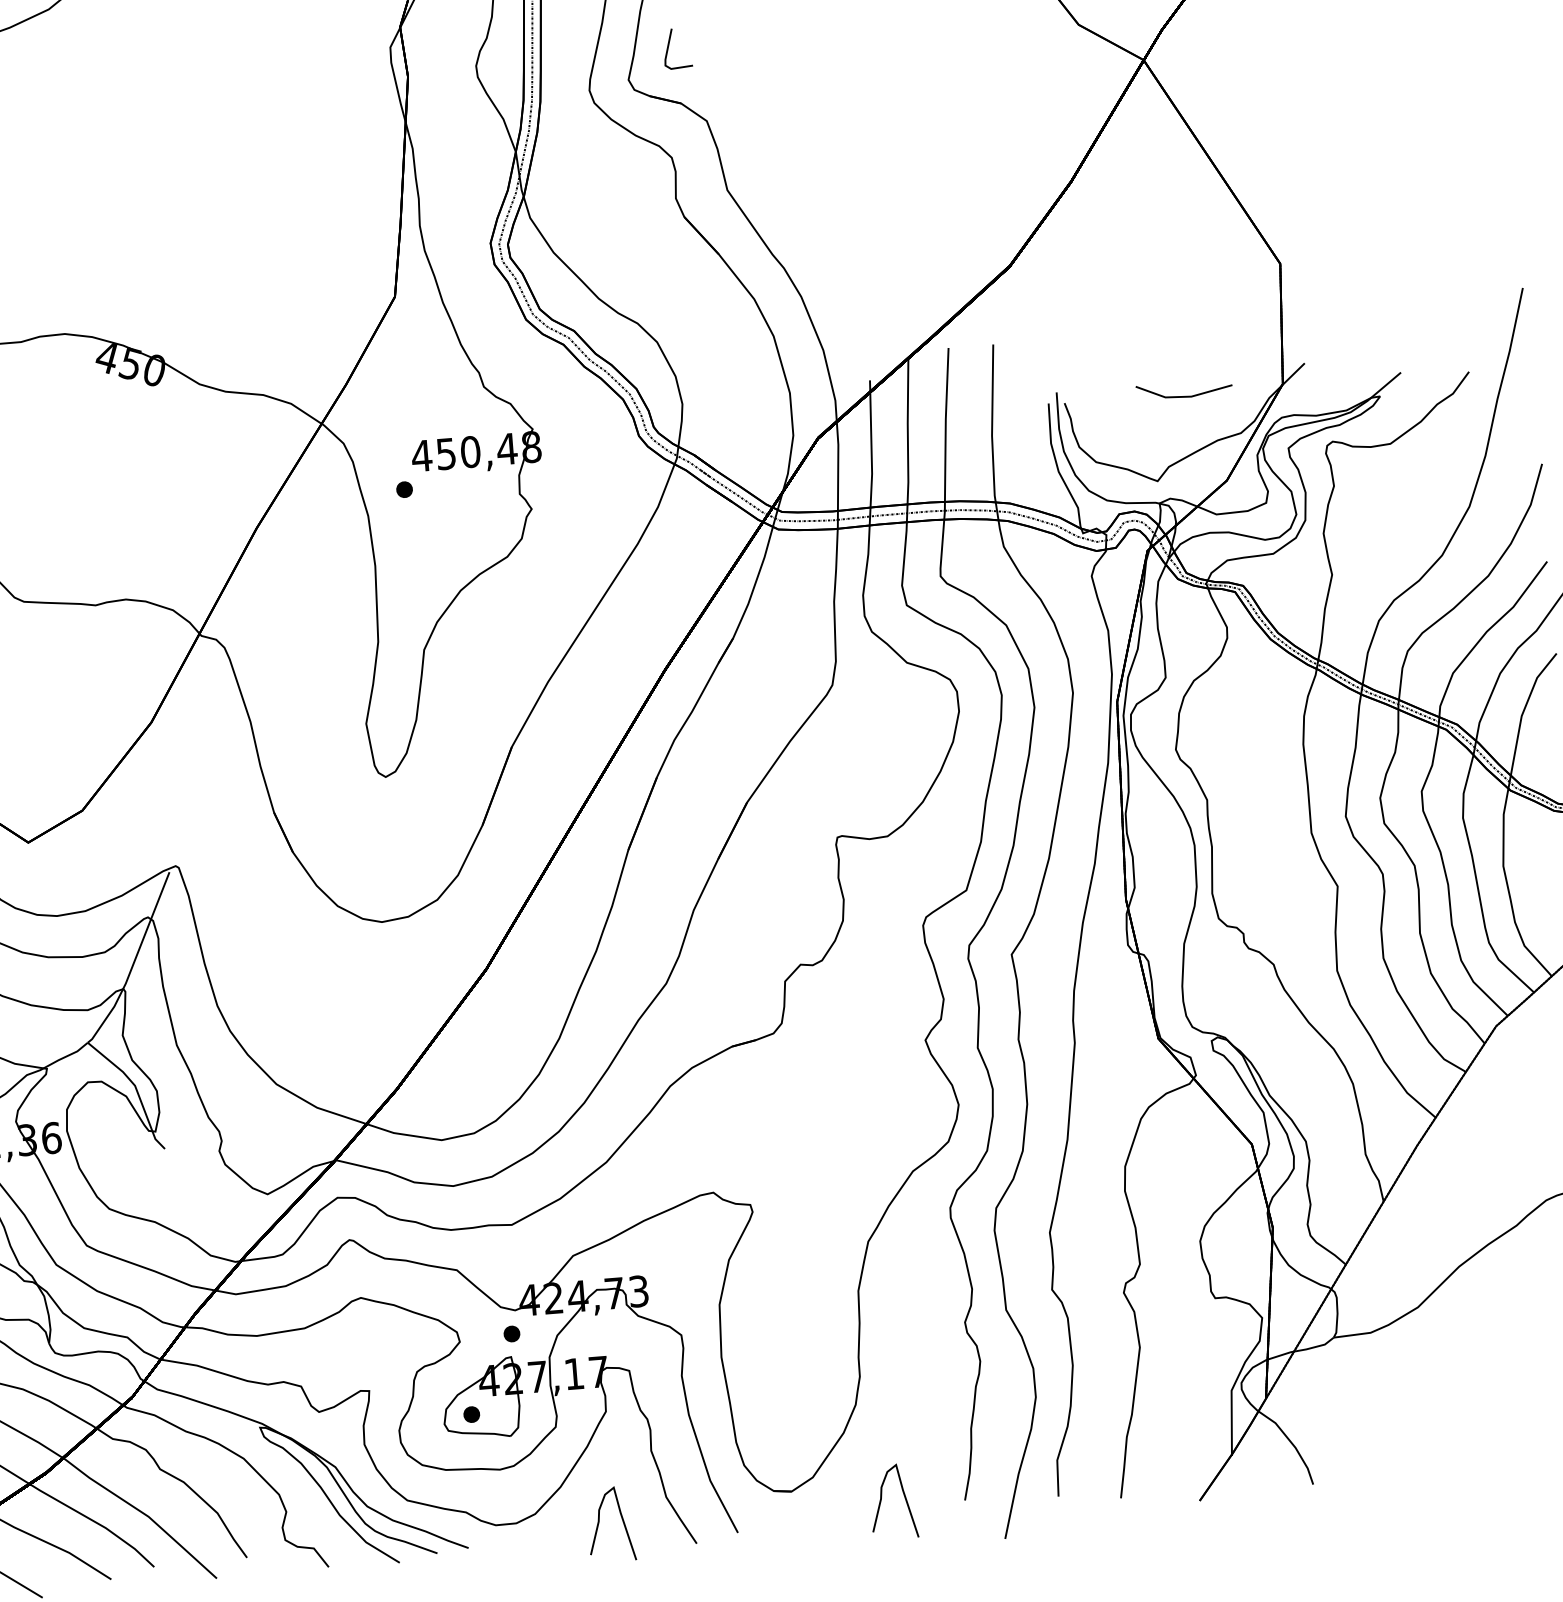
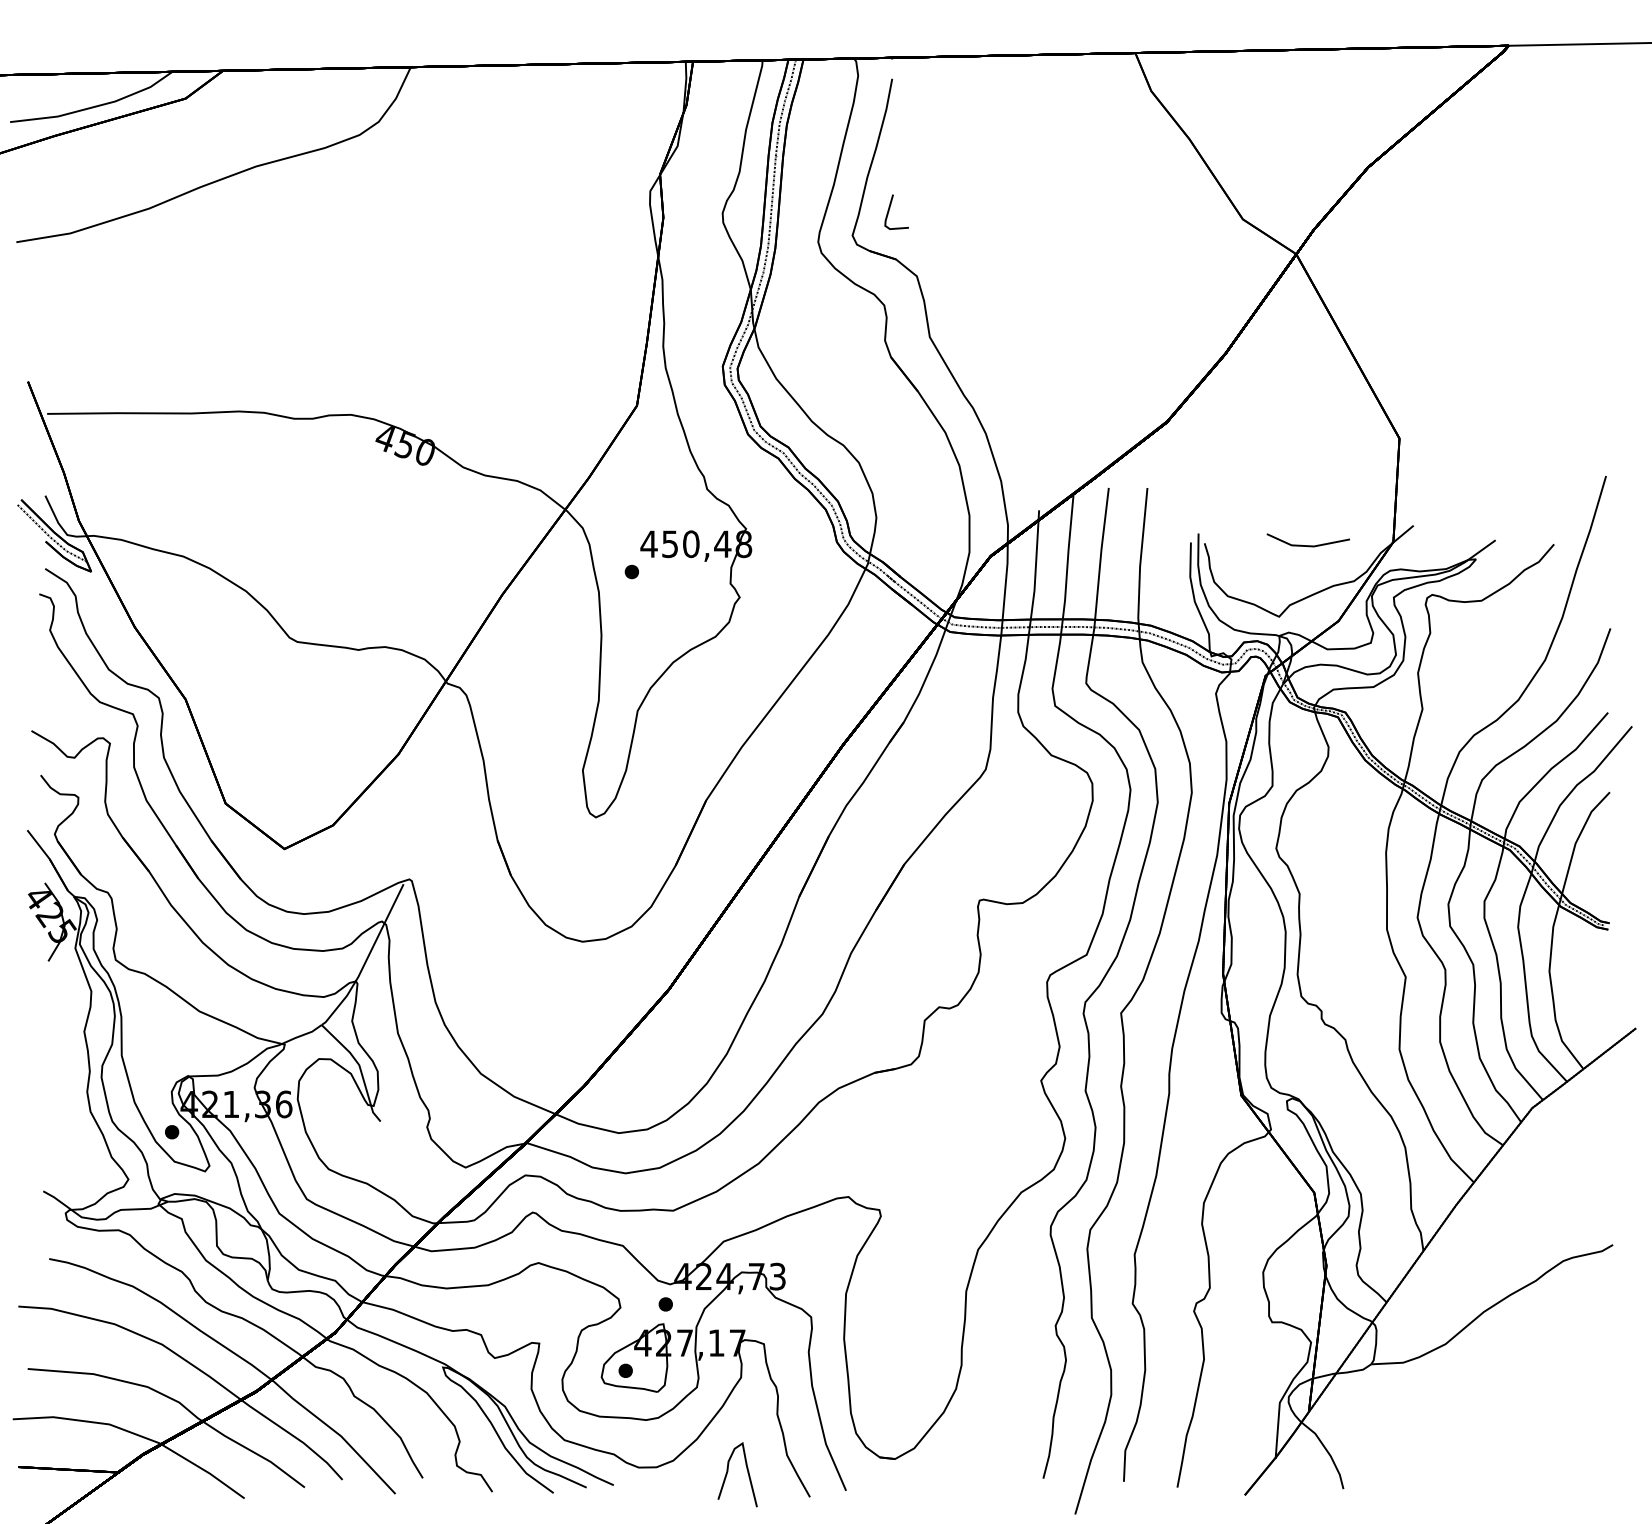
curve: (882, 1498) -> (972, 1471), removed

